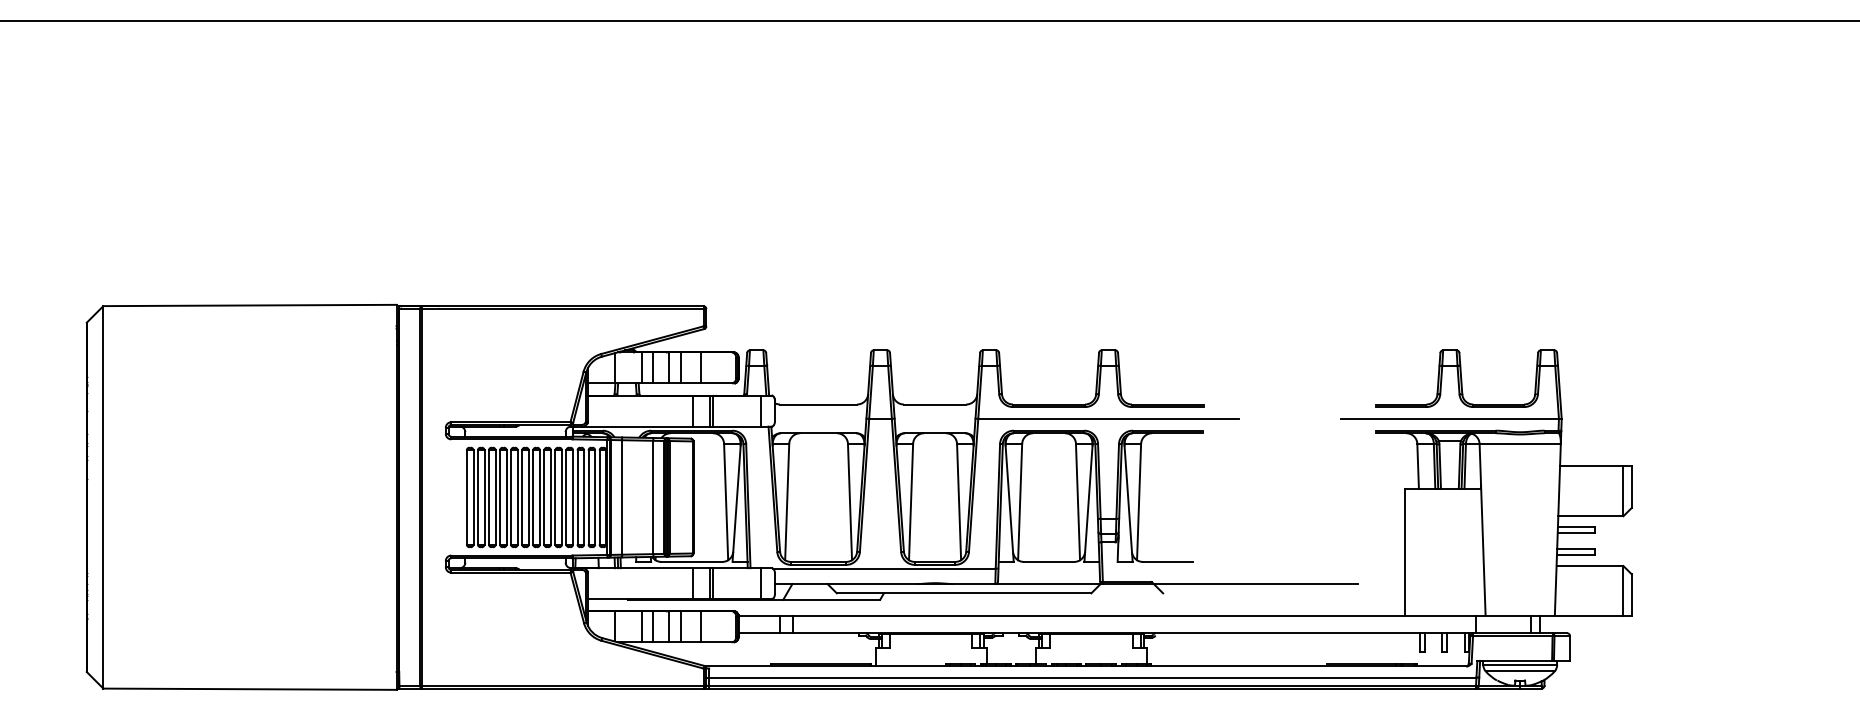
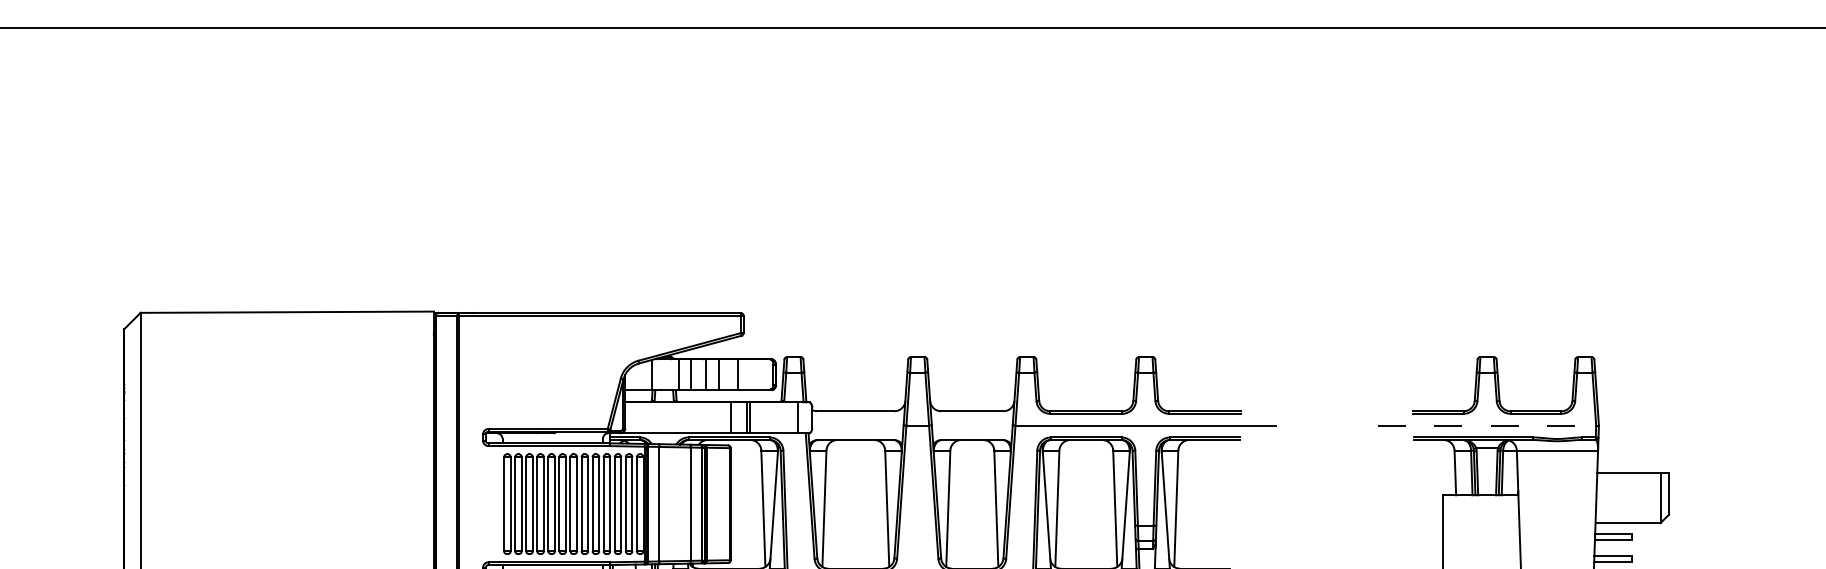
line: (1450, 418) -> (1487, 425), solid -> dashed

